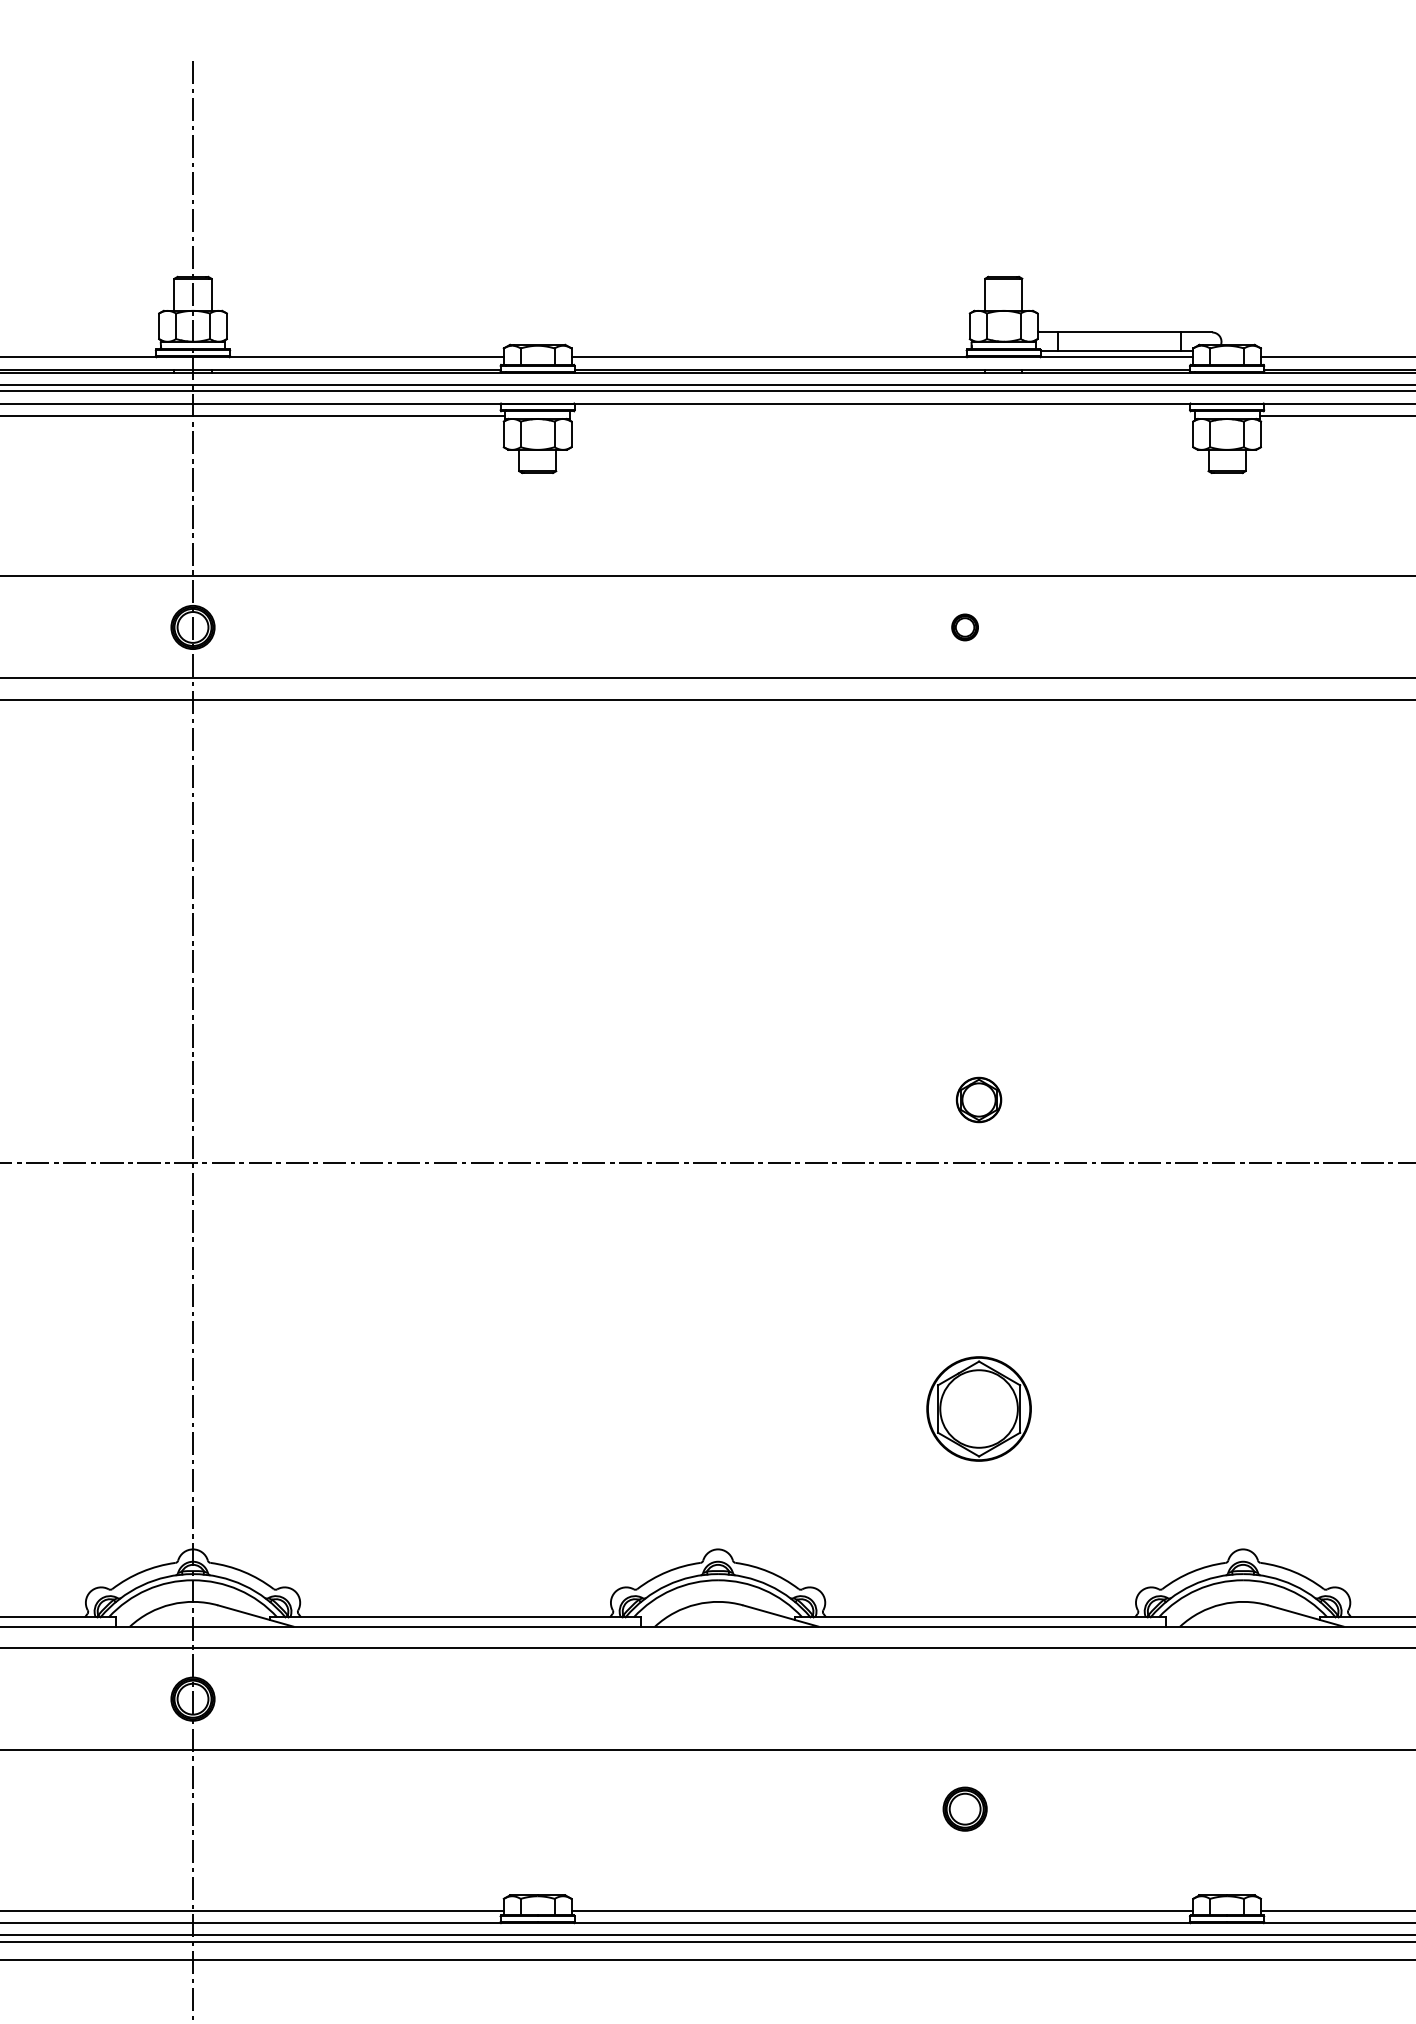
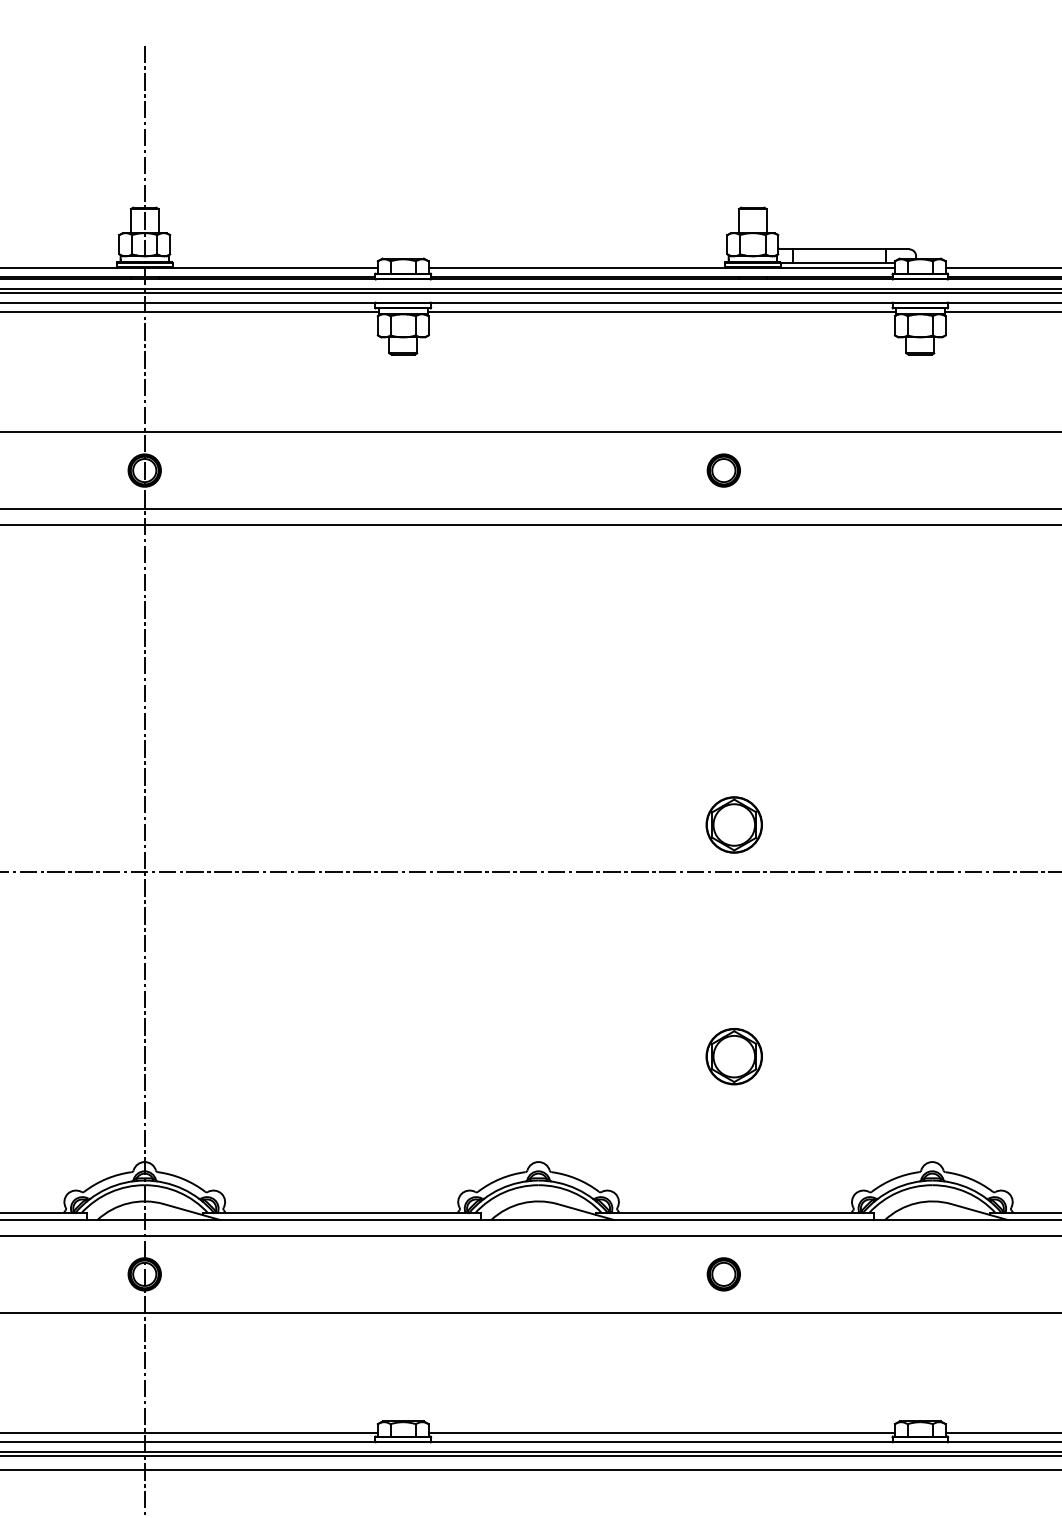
line: (882, 415) -> (661, 311), added
part: (964, 627) -> (723, 470), size x1.67
part: (978, 1099) -> (733, 824), size x1.67
part: (978, 1408) -> (733, 1056), size x0.71
part: (964, 1808) -> (723, 1273), moved

